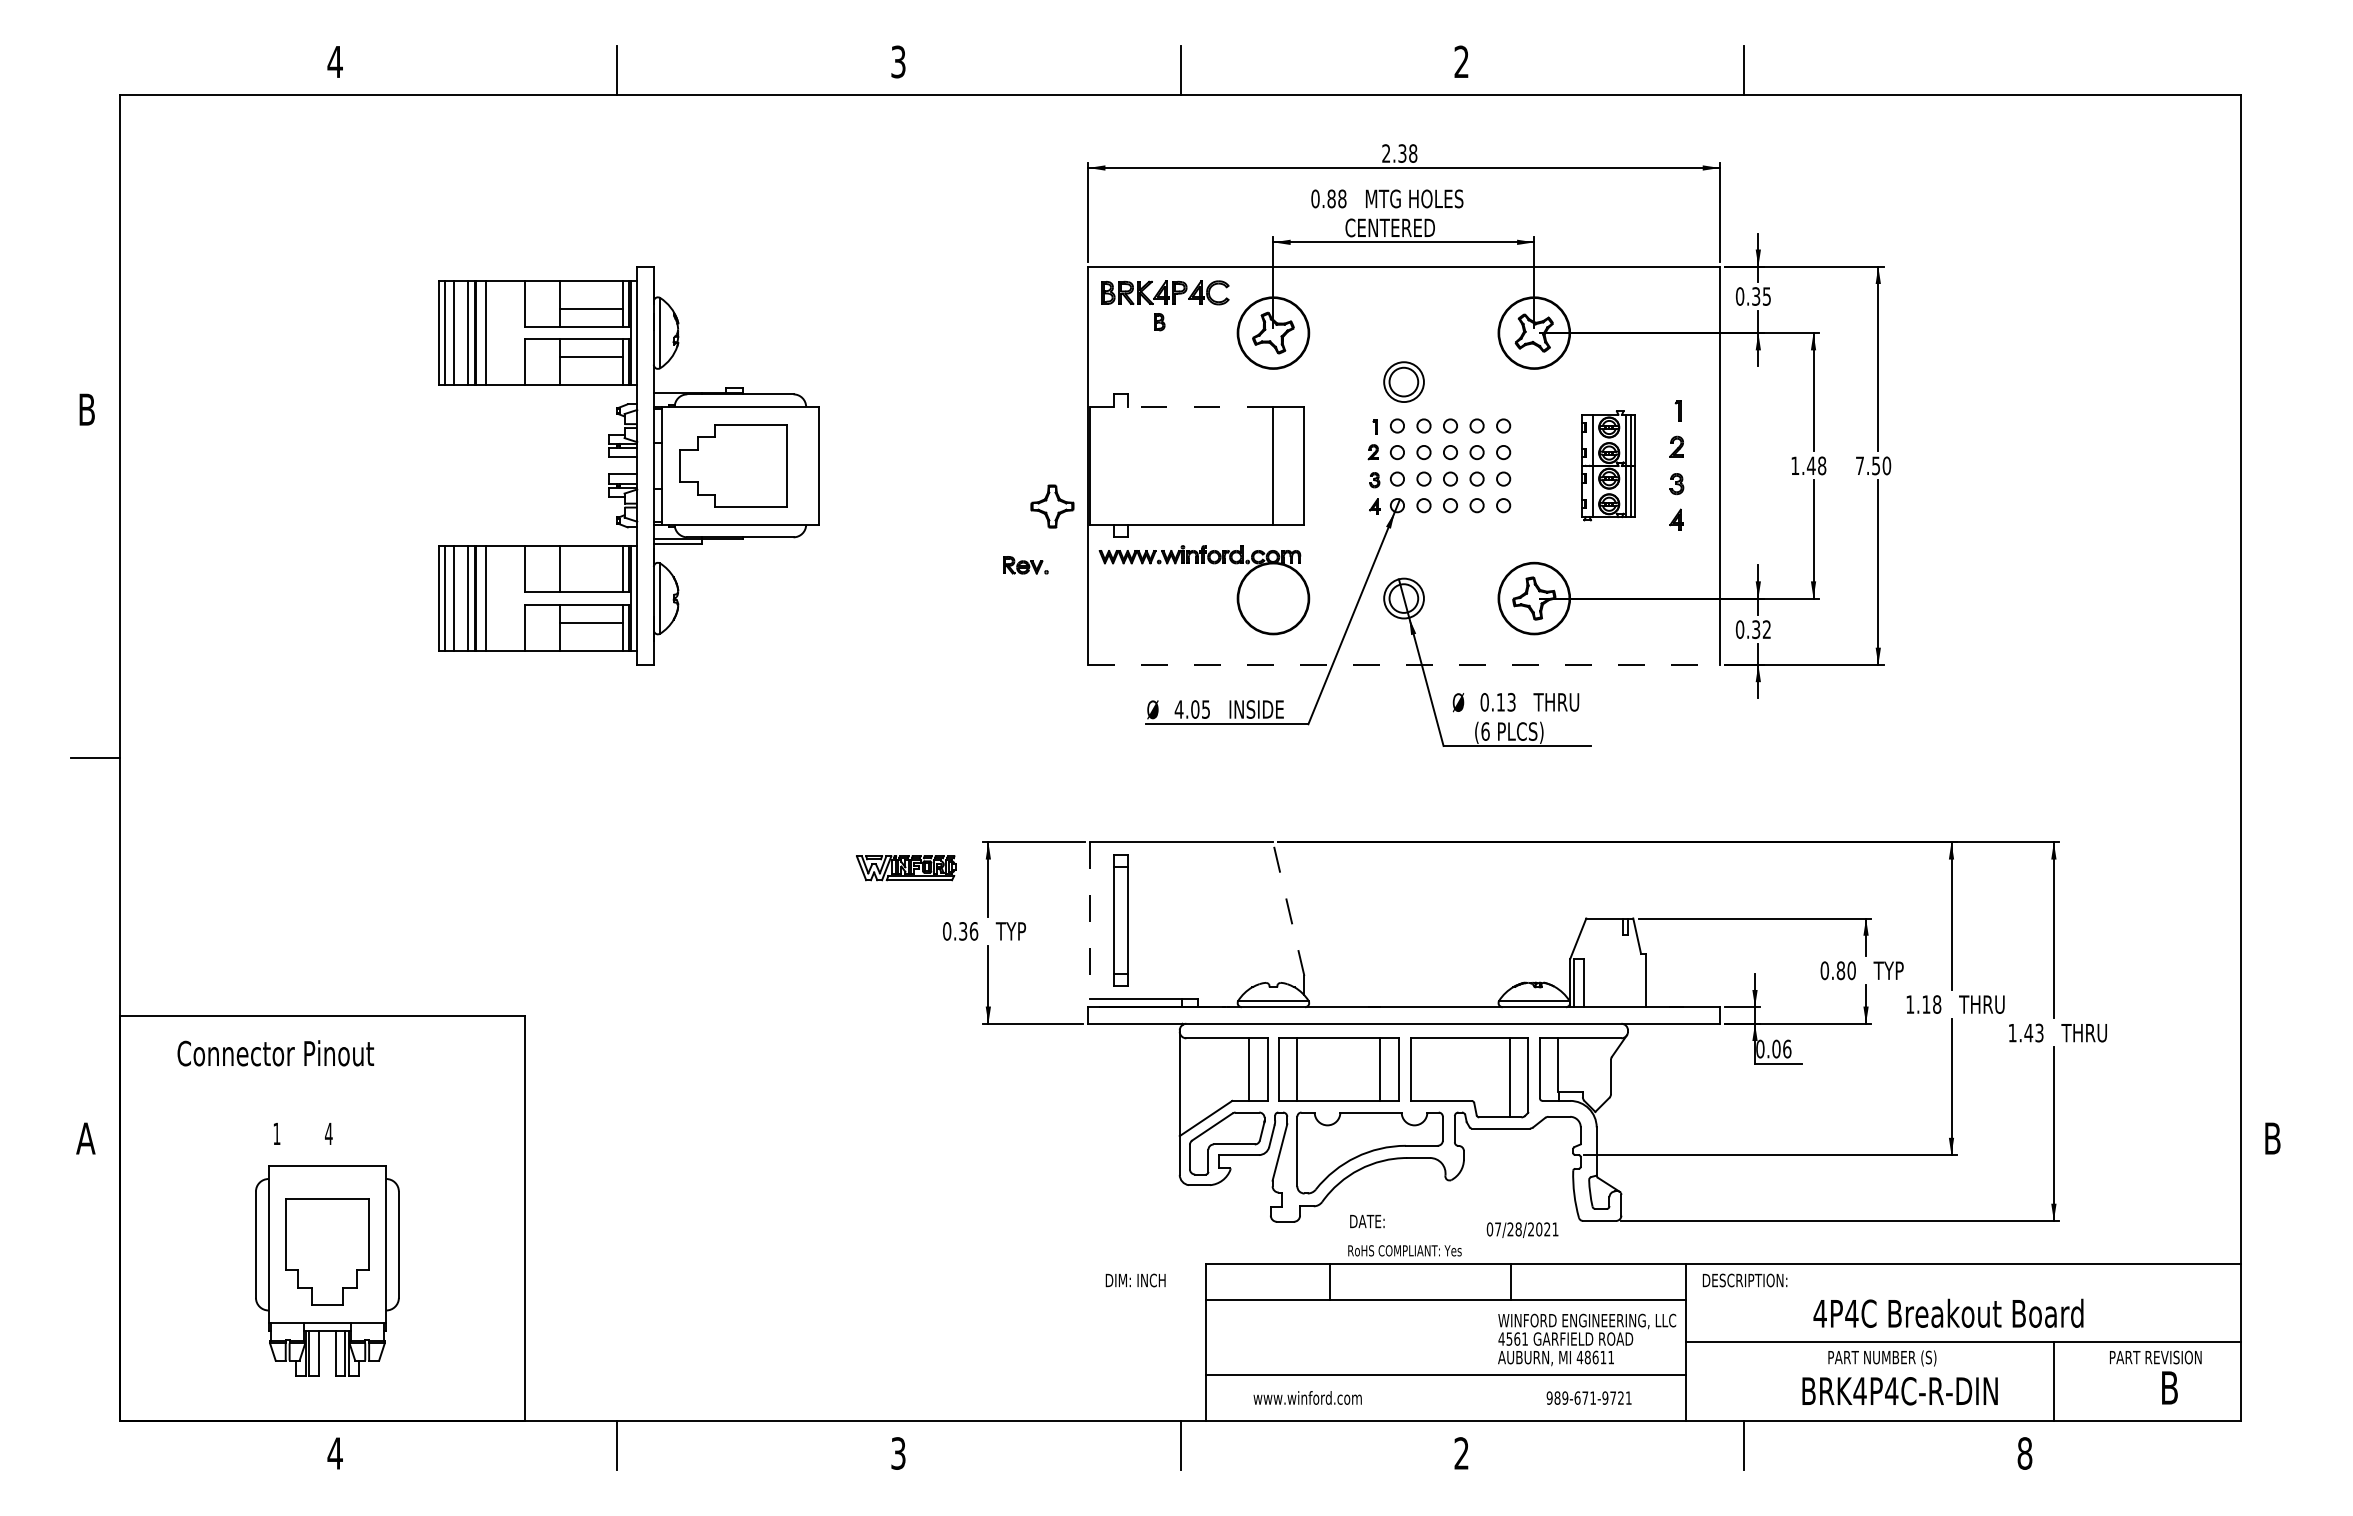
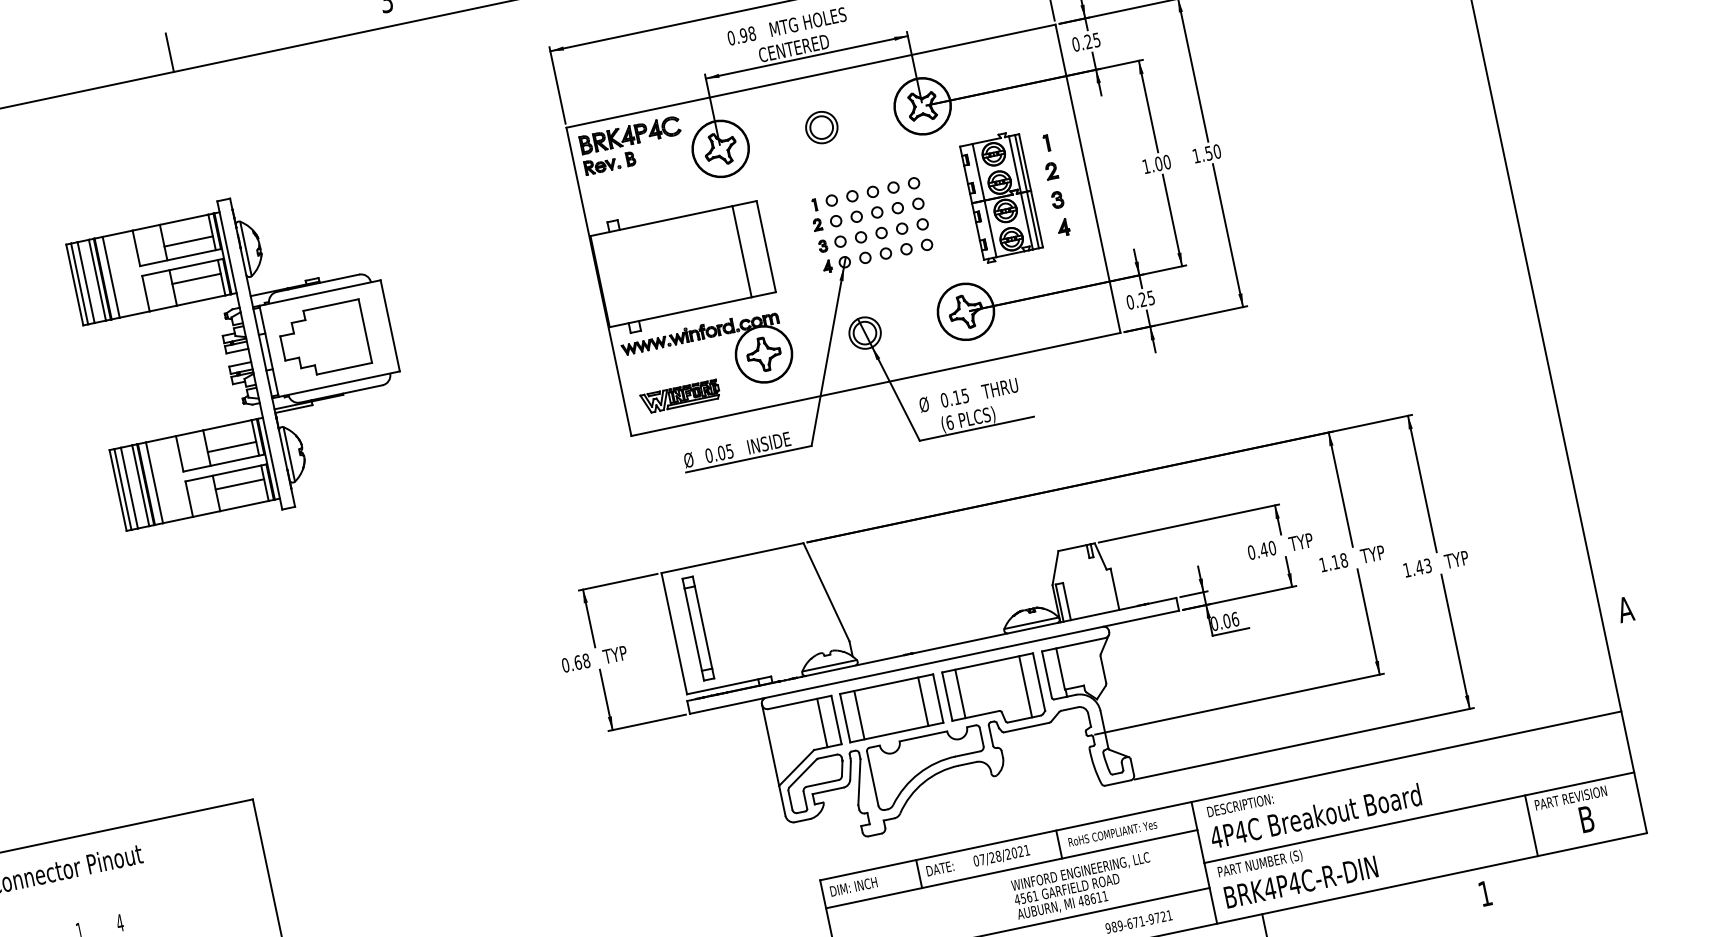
text: (1331, 198) -> (743, 35), 0.88 -> 0.98
text: (1756, 296) -> (1088, 41), 0.35 -> 0.25
part: (1403, 381) -> (821, 127), moved
line: (1181, 407) -> (661, 221), dashed -> solid
part: (1607, 465) -> (1000, 196), size x1.43
text: (1816, 465) -> (1162, 162), 1.48 -> 1.00
text: (1859, 465) -> (1196, 155), 7.50 -> 1.50
part: (1052, 506) -> (764, 354), moved
part: (1025, 565) -> (602, 165), moved
line: (591, 574) -> (232, 447), added
text: (1761, 629) -> (1146, 298), 0.32 -> 0.25
line: (1404, 664) -> (876, 384), dashed -> solid
text: (1511, 701) -> (965, 395), 0.13 -> 0.15
text: (1178, 709) -> (708, 455), 4.05 -> 0.05
part: (906, 868) -> (680, 396), moved
line: (1288, 909) -> (826, 592), dashed -> solid
line: (1089, 921) -> (674, 634), dashed -> solid
text: (968, 931) -> (582, 661), 0.36 -> 0.68
text: (1840, 970) -> (1263, 549), 0.80 -> 0.40
text: (1986, 1004) -> (1382, 552), THRU -> TYP
text: (2088, 1033) -> (1465, 558), THRU -> TYP
line: (1427, 1069) -> (960, 693), added
text: (2272, 1138) -> (1625, 609), B -> A
text: (1367, 1221) -> (940, 868), moved
text: (1522, 1229) -> (1001, 855), moved
text: (1404, 1250) -> (1112, 833), moved
text: (1135, 1280) -> (853, 886), moved
text: (1948, 1312) -> (1315, 815), moved
text: (1587, 1339) -> (1083, 886), moved
text: (1882, 1358) -> (1260, 864), moved
line: (2053, 1381) -> (1531, 825), moved
text: (1899, 1391) -> (1300, 882), moved
text: (2024, 1453) -> (1484, 893), 8 -> 1

